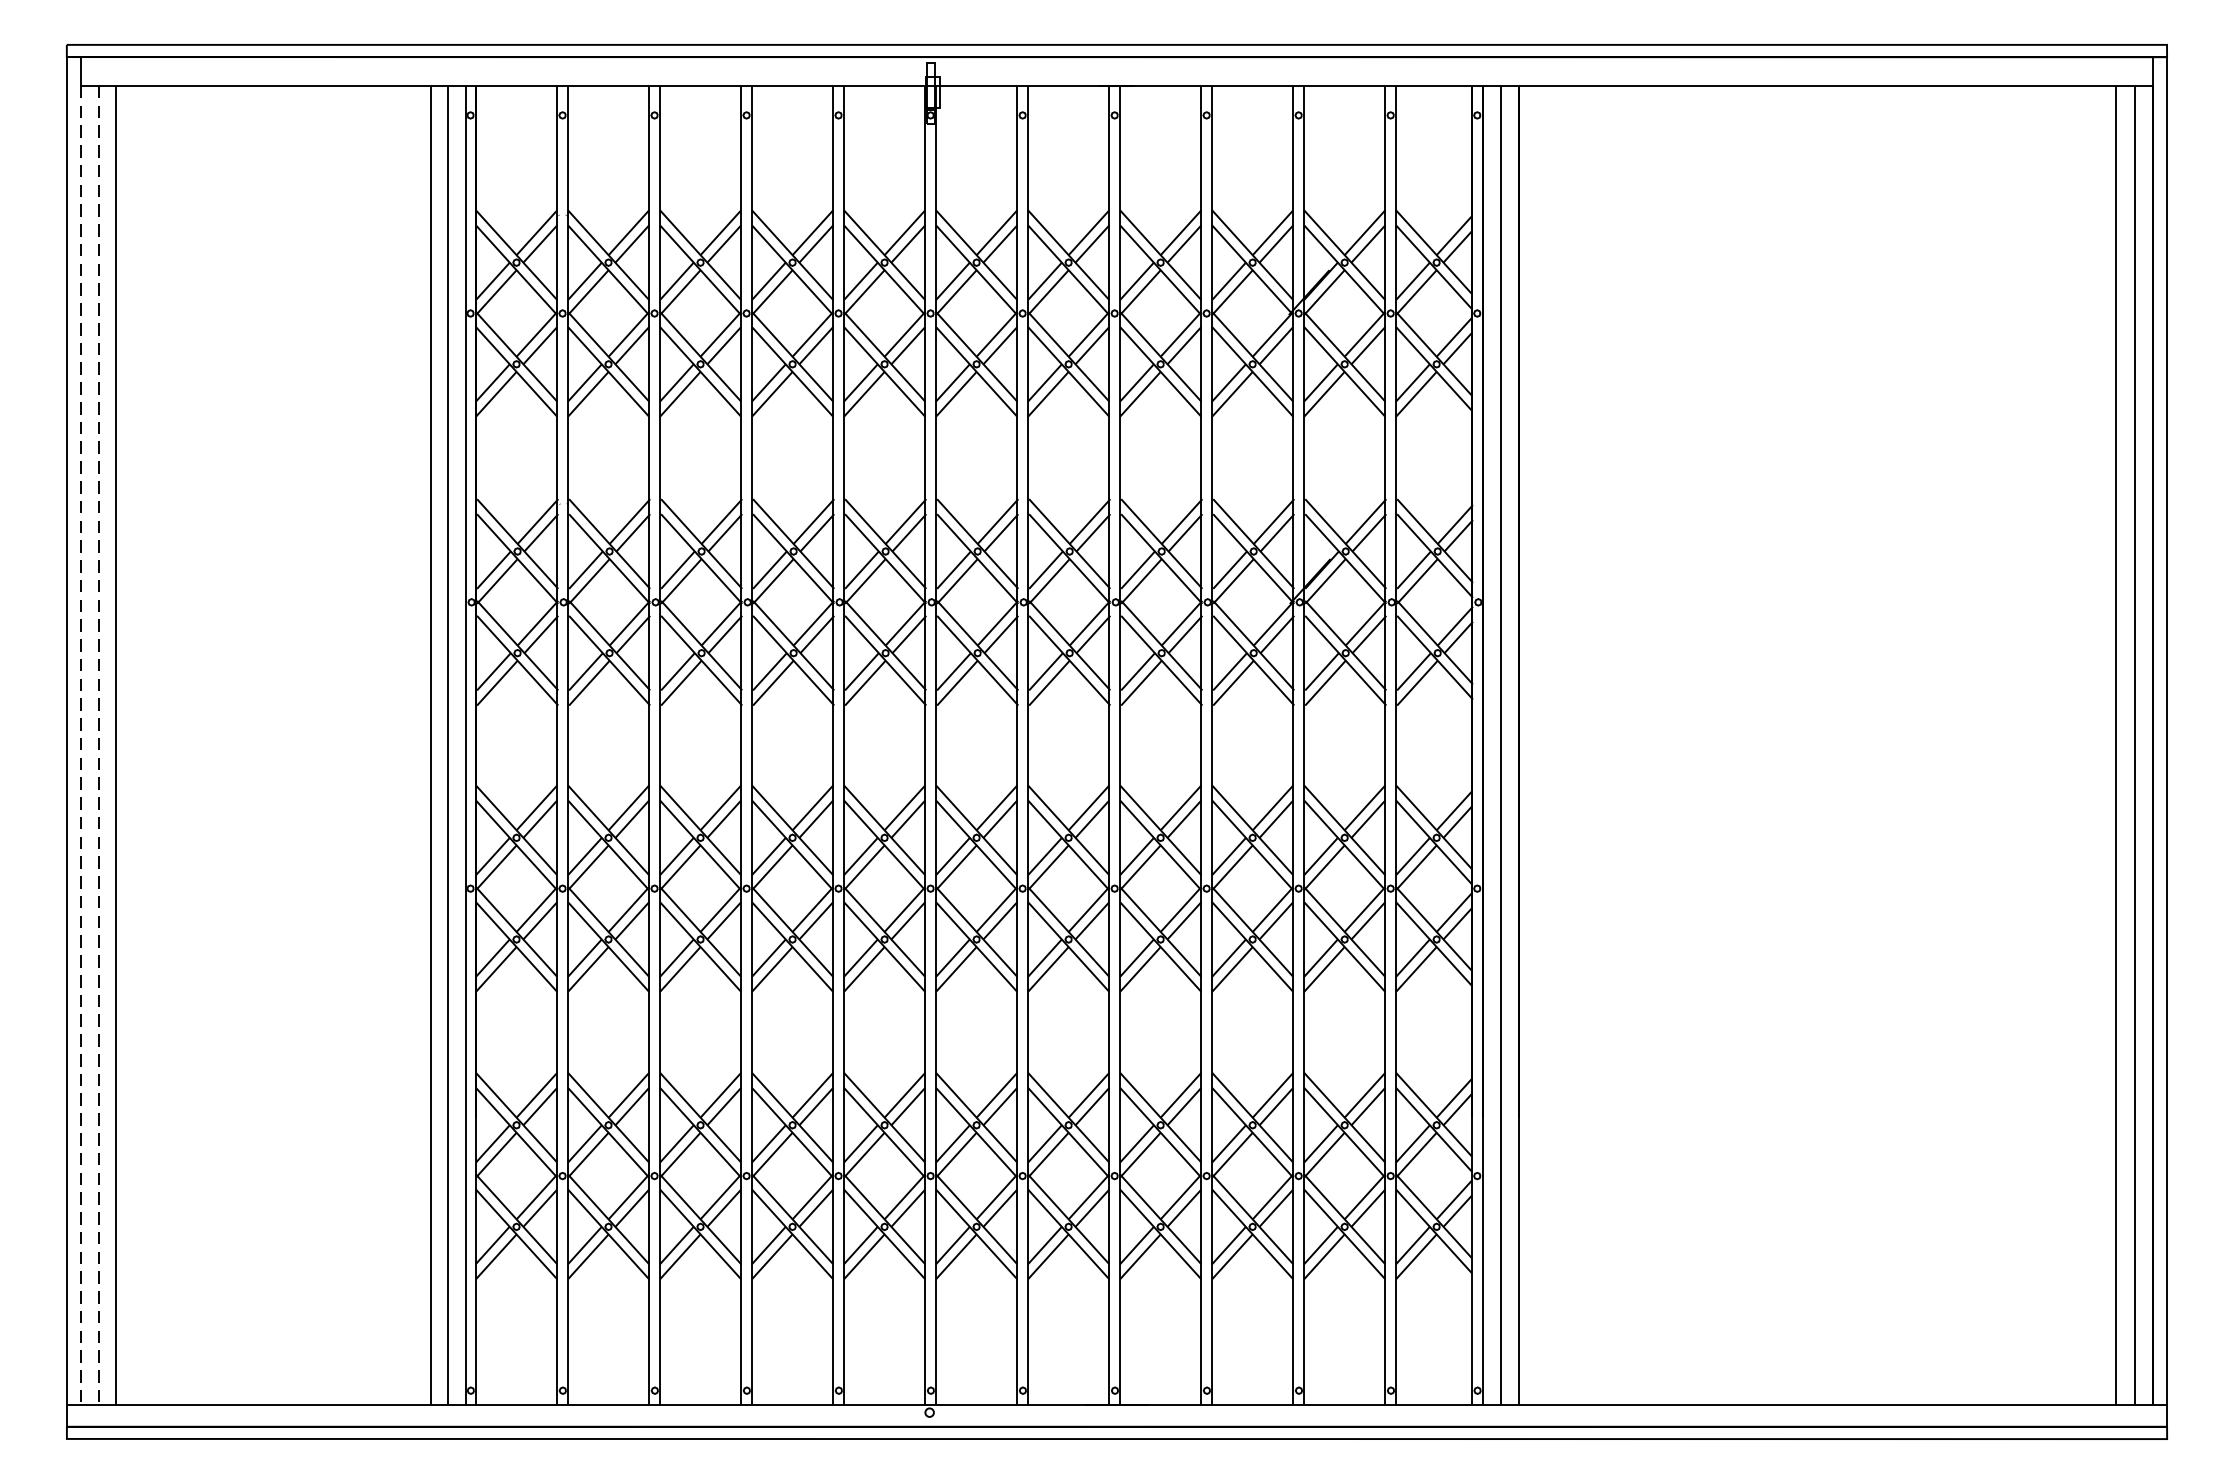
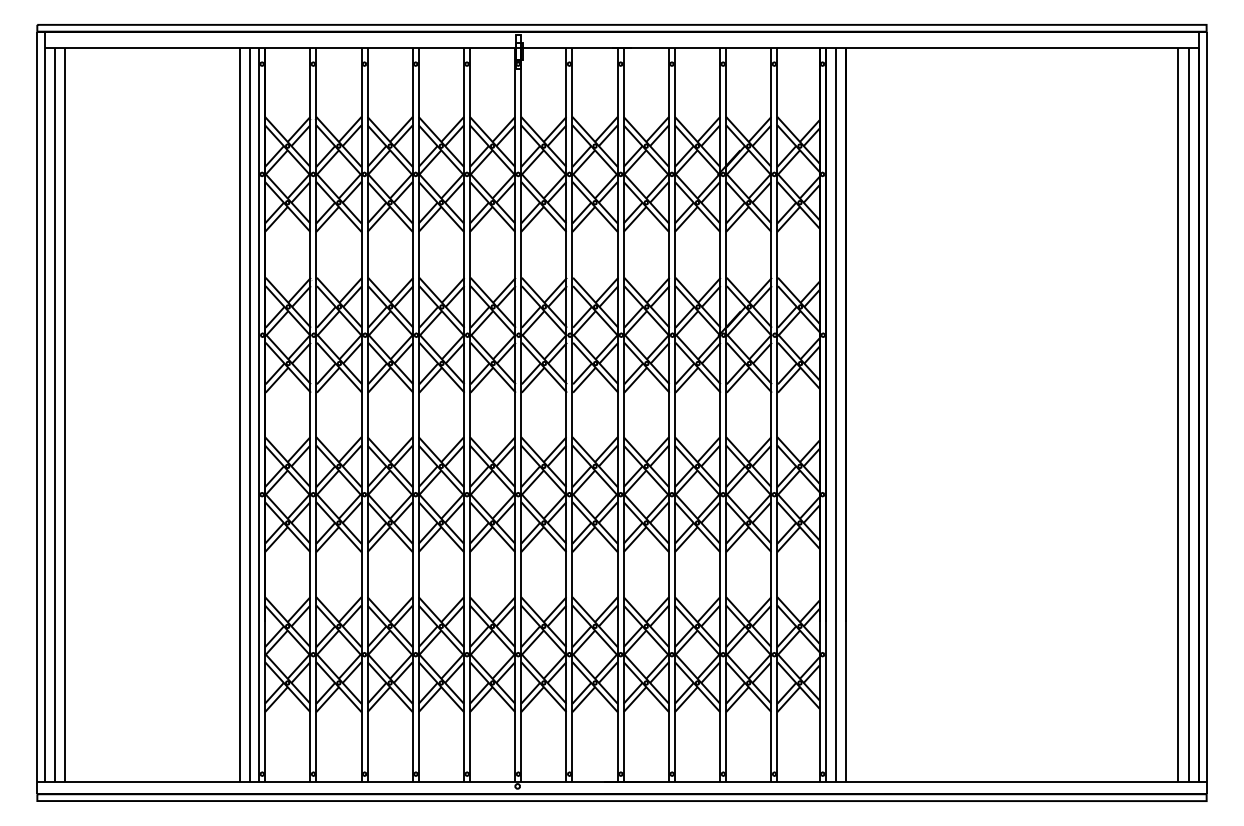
line: (81, 746) -> (45, 415), dashed -> solid
line: (99, 746) -> (55, 415), dashed -> solid

